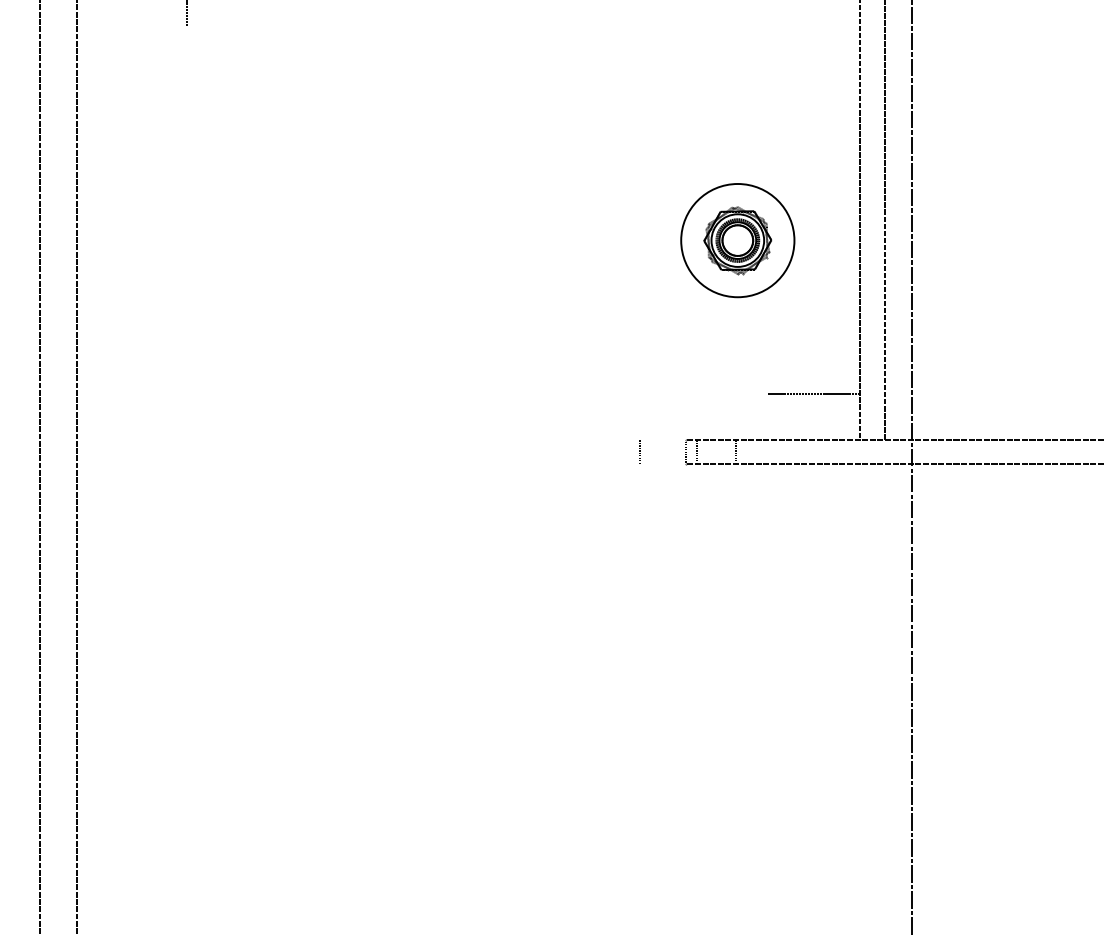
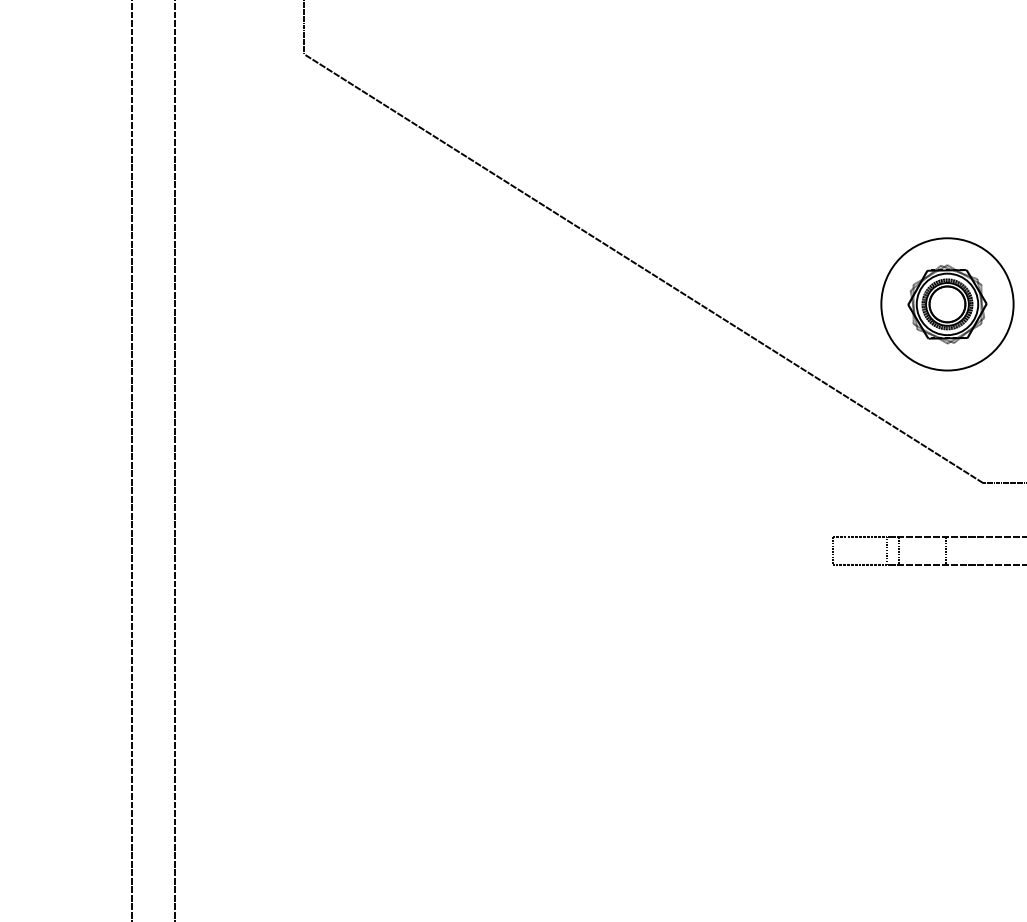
line: (477, 209) -> (643, 268), added
line: (662, 439) -> (859, 536), added
line: (662, 464) -> (859, 565), added

